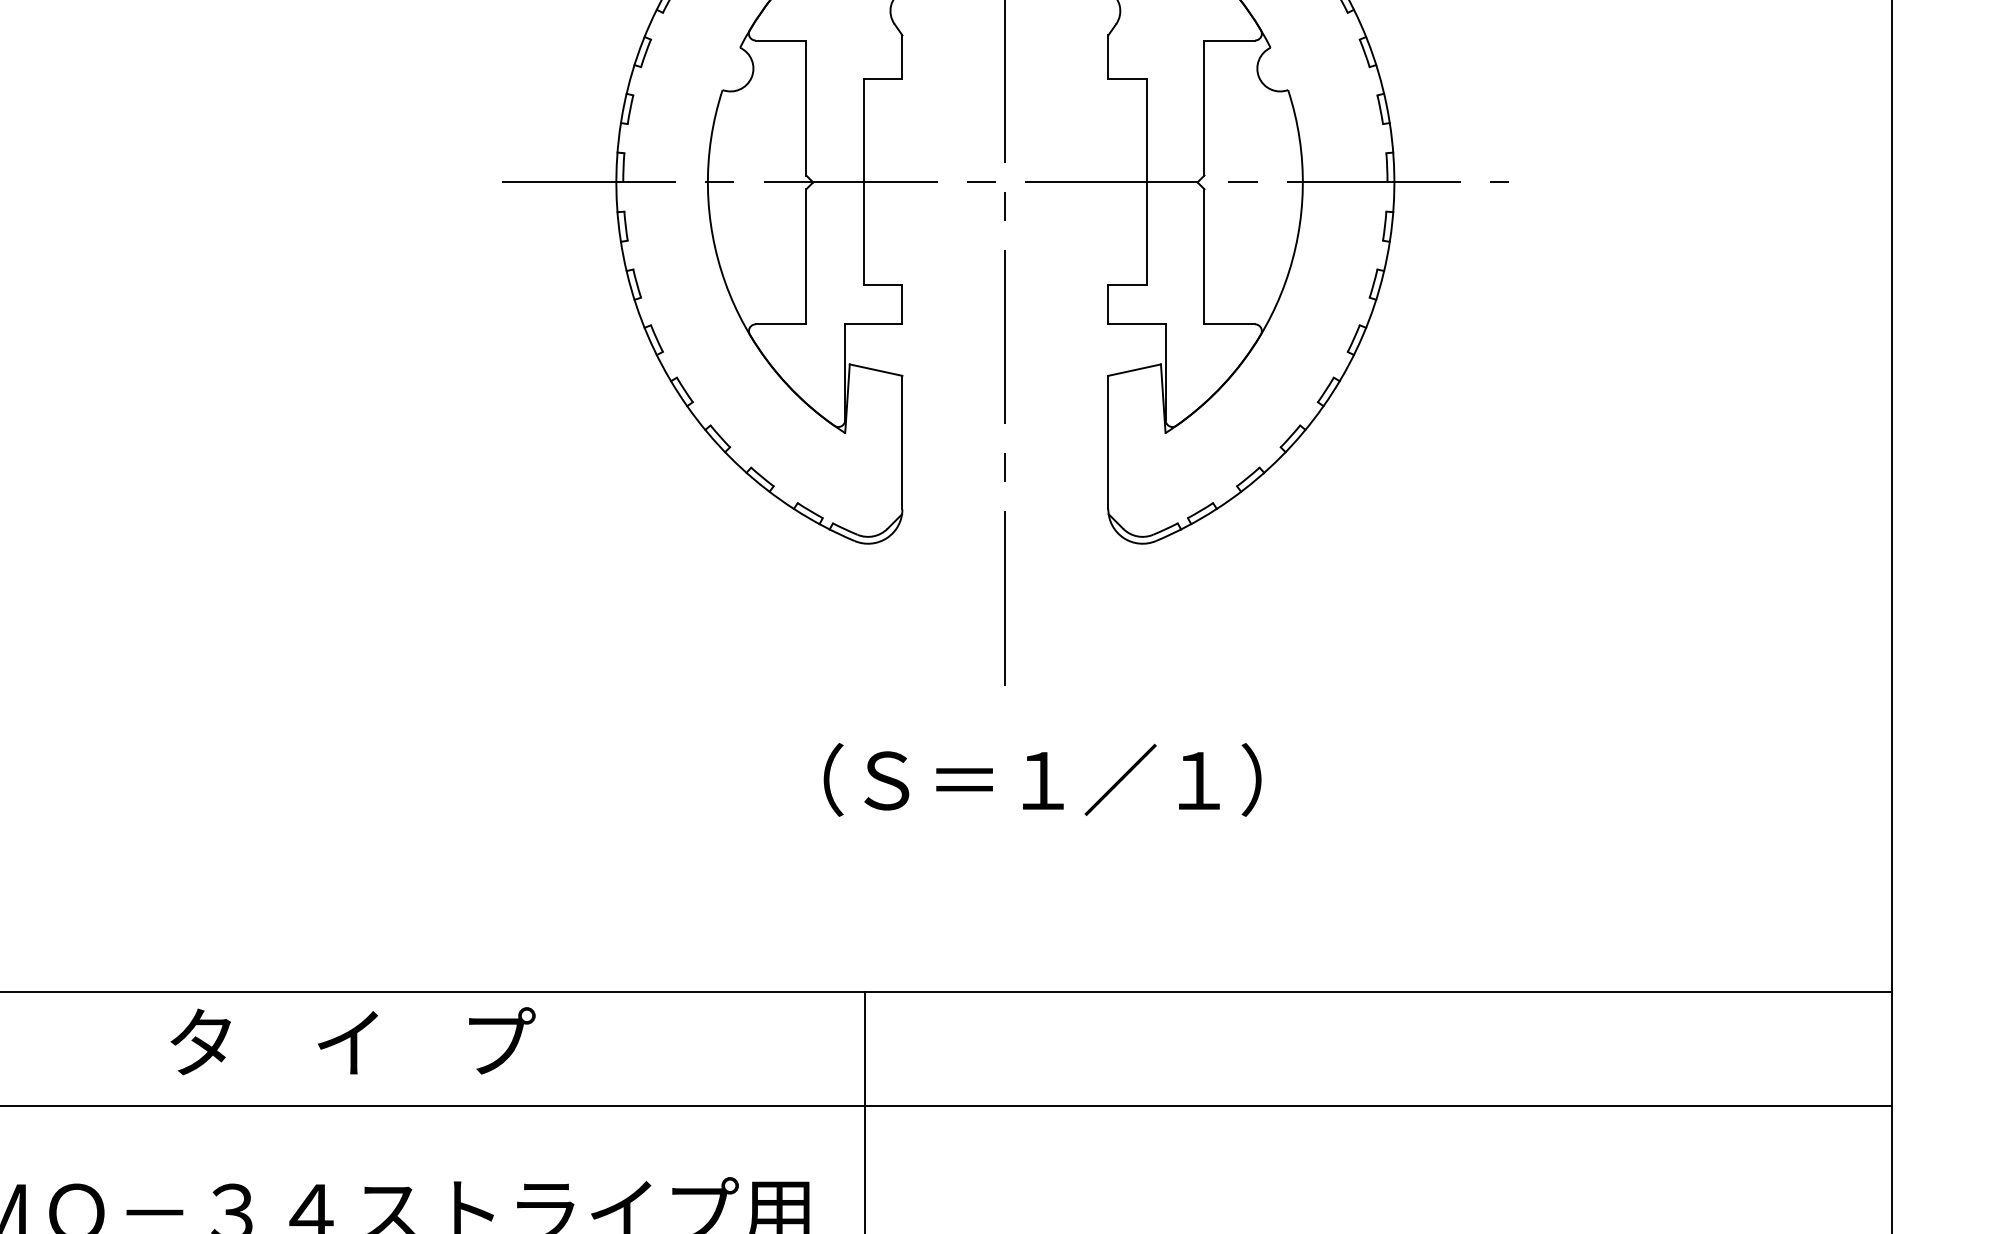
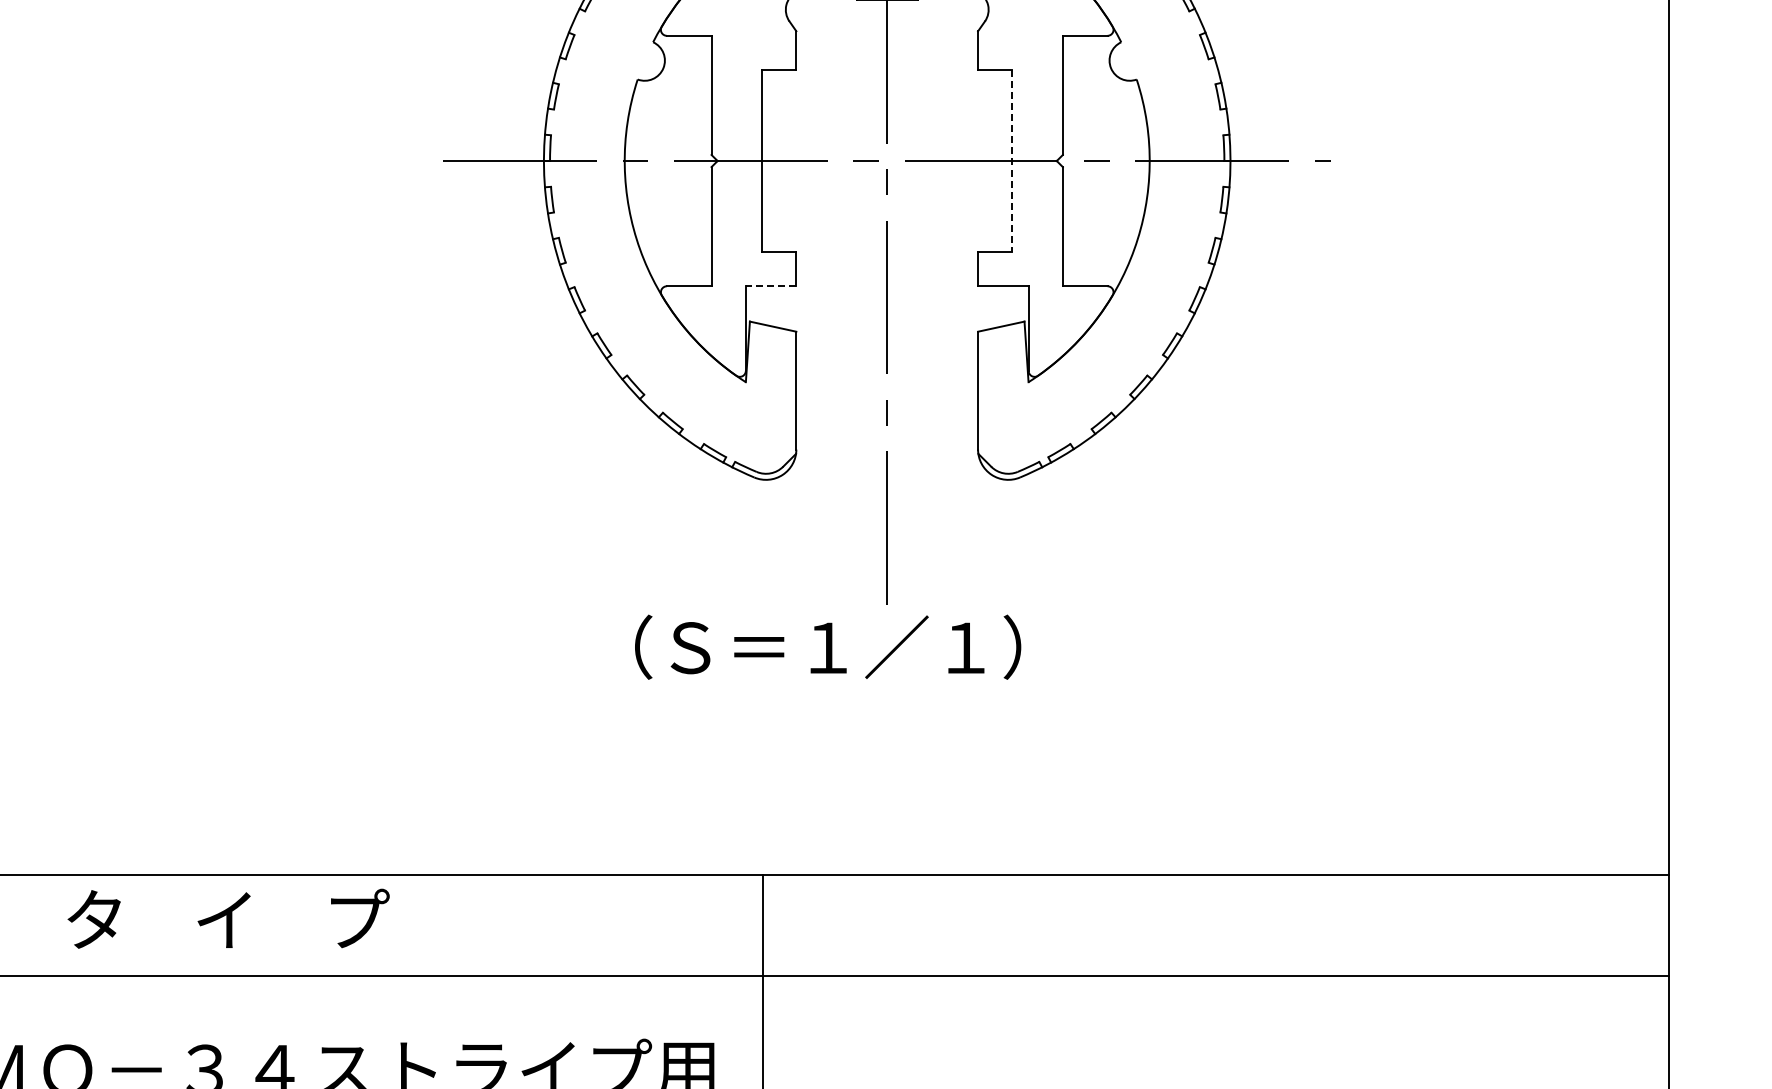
line: (1147, 182) -> (1012, 161), solid -> dashed
line: (873, 324) -> (770, 286), solid -> dashed
text: (1043, 779) -> (828, 646), moved
text: (352, 1040) -> (228, 918), moved

